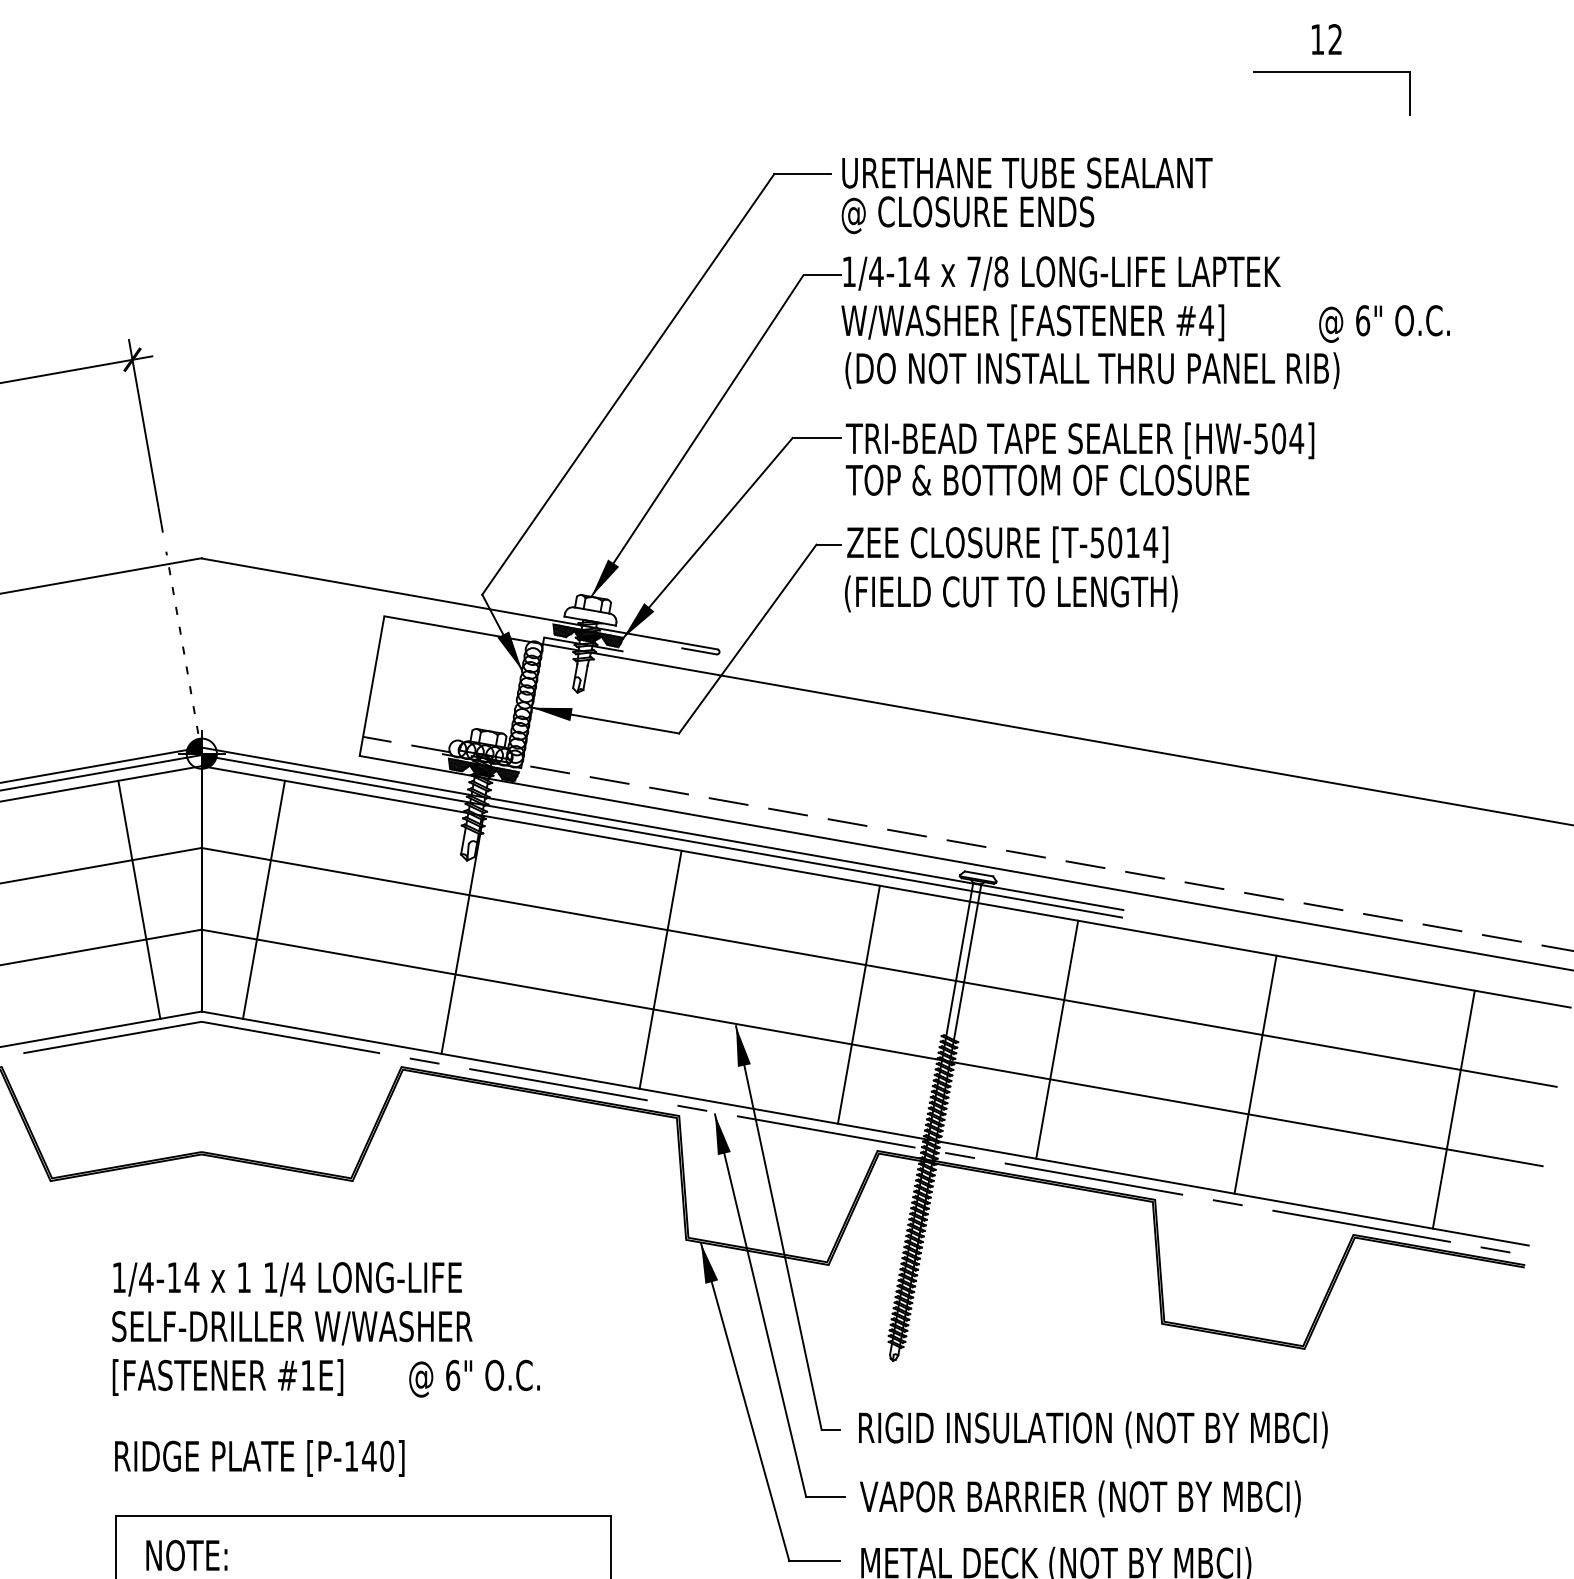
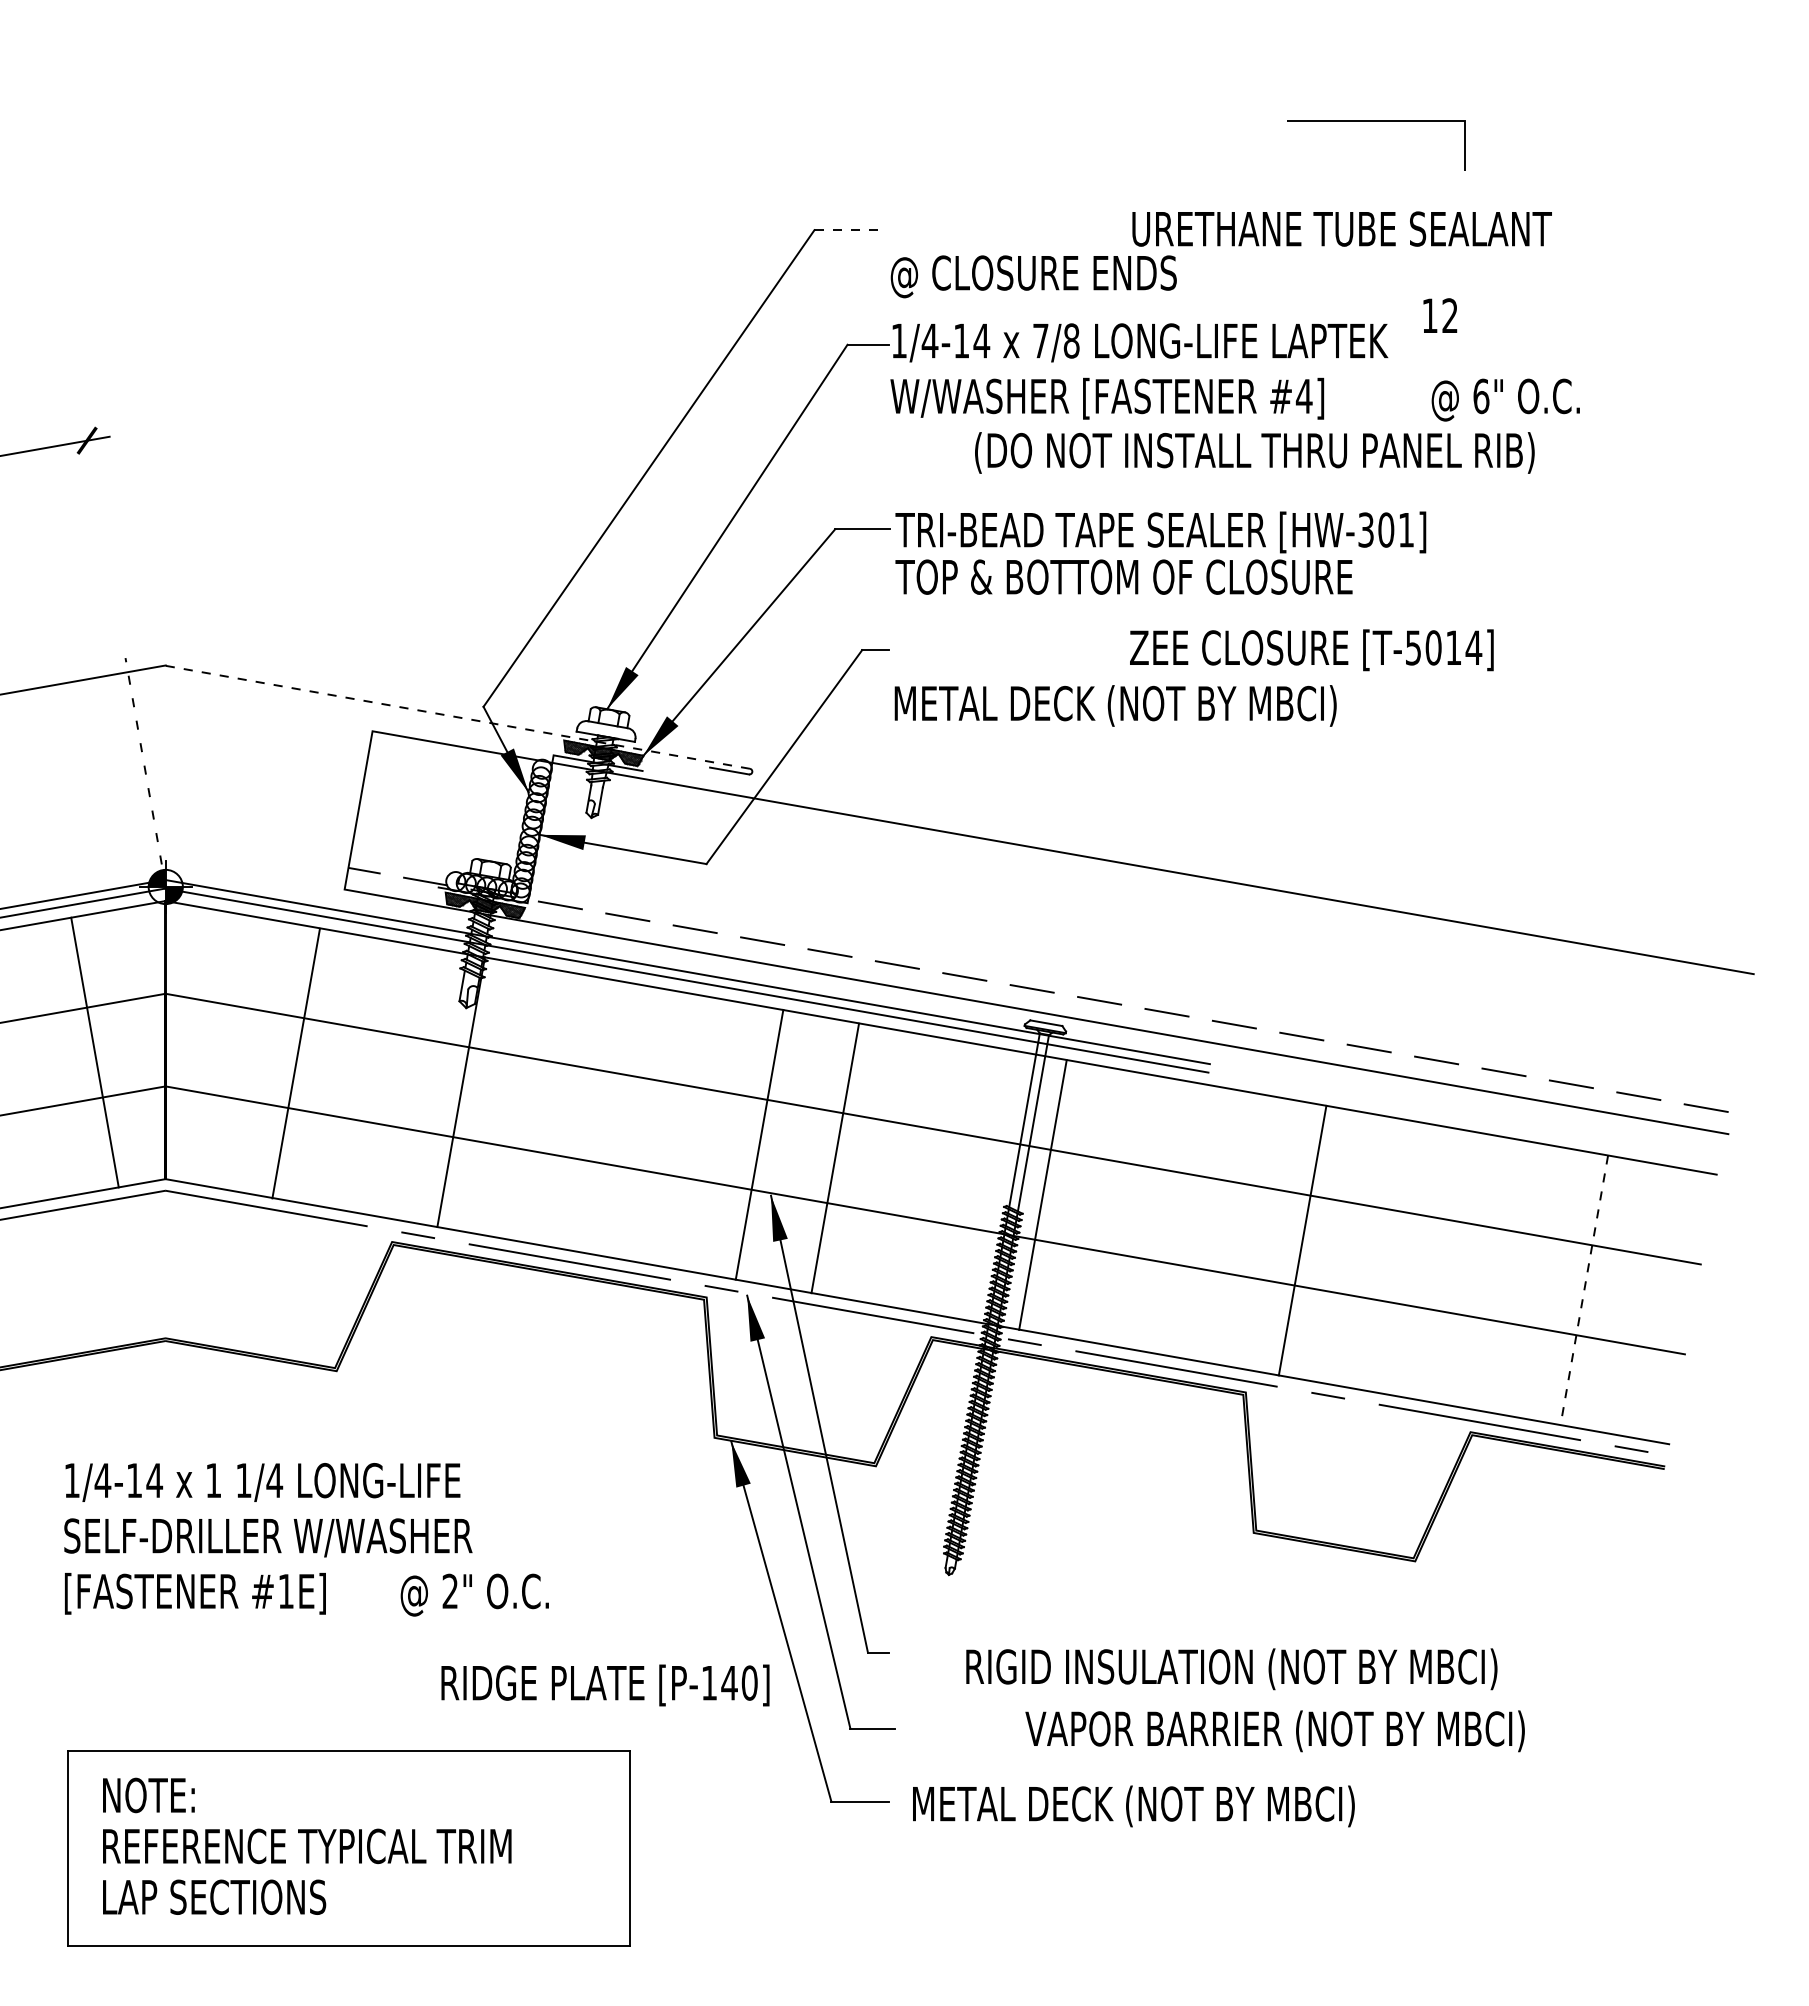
text: (1326, 39) -> (1440, 315), moved
line: (1332, 72) -> (1376, 121), moved
text: (1026, 172) -> (1341, 228), moved
line: (802, 174) -> (846, 230), solid -> dashed
text: (1092, 370) -> (1254, 452), moved
line: (145, 435) -> (102, 526), removed
text: (1279, 438) -> (1386, 529), [HW-504] -> [HW-301]
text: (1007, 544) -> (1311, 650), moved
text: (1040, 593) -> (1115, 705), (FIELD CUT TO LENGTH) -> METAL DECK (NOT BY MBCI)
line: (459, 604) -> (457, 717), solid -> dashed
line: (263, 899) -> (295, 1063), moved
line: (660, 969) -> (759, 1144), moved
line: (859, 1004) -> (835, 1158), moved
line: (1056, 1039) -> (1042, 1194), moved
line: (1255, 1074) -> (1302, 1240), moved
line: (1453, 1109) -> (1584, 1290), solid -> dashed
text: (453, 1375) -> (450, 1591), 6" -> 2"
text: (1093, 1430) -> (1231, 1669), moved
text: (259, 1458) -> (605, 1685), moved
text: (1079, 1499) -> (1274, 1731), moved

